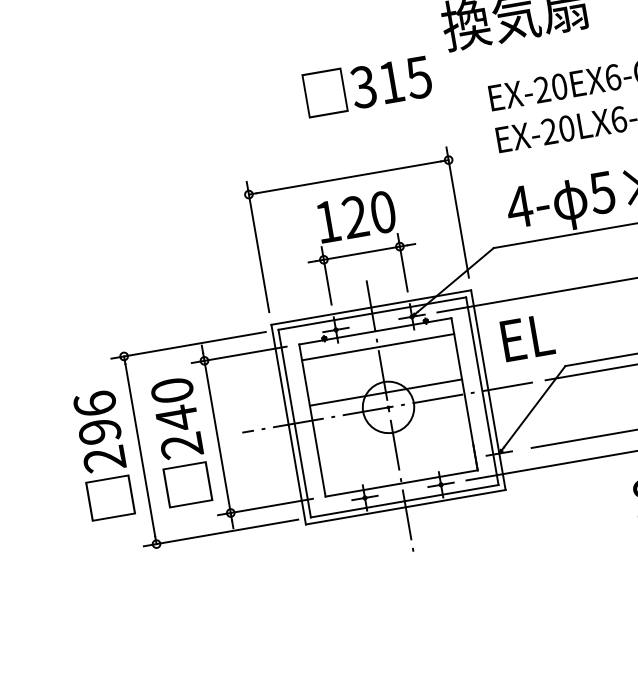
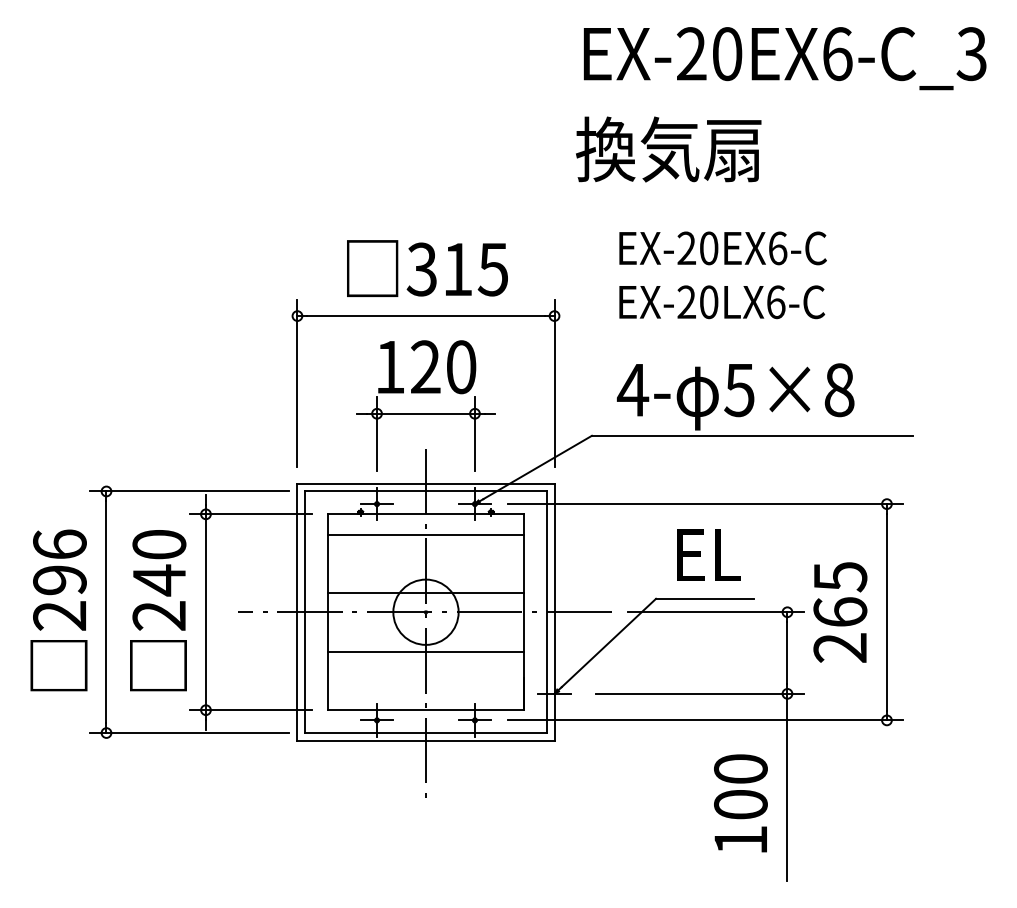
text: (367, 85) -> (427, 268), moved
text: (527, 337) -> (708, 554), moved
line: (393, 437) -> (425, 651), added

